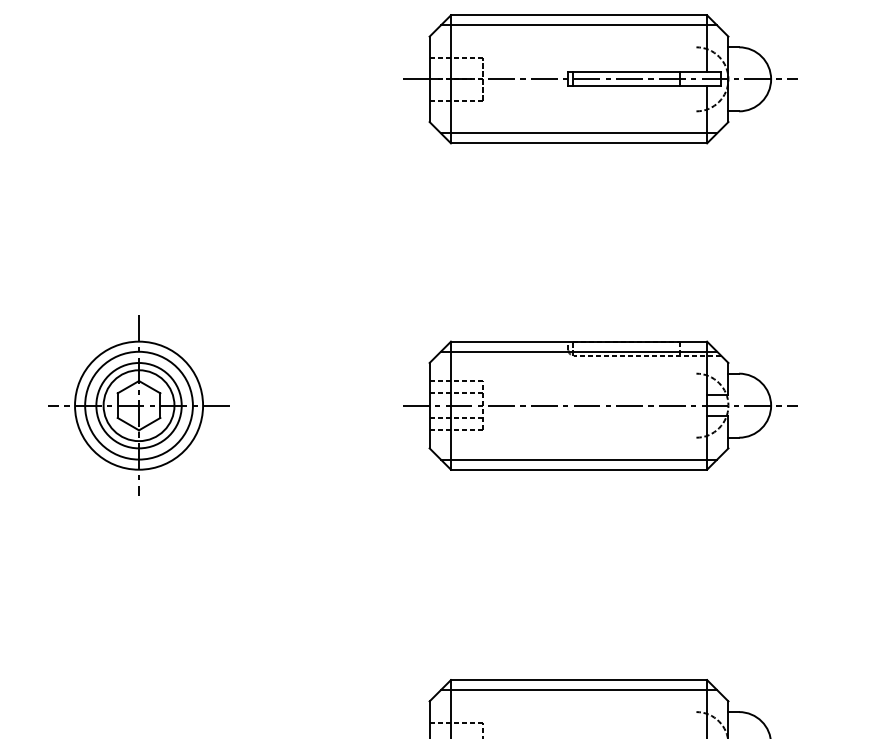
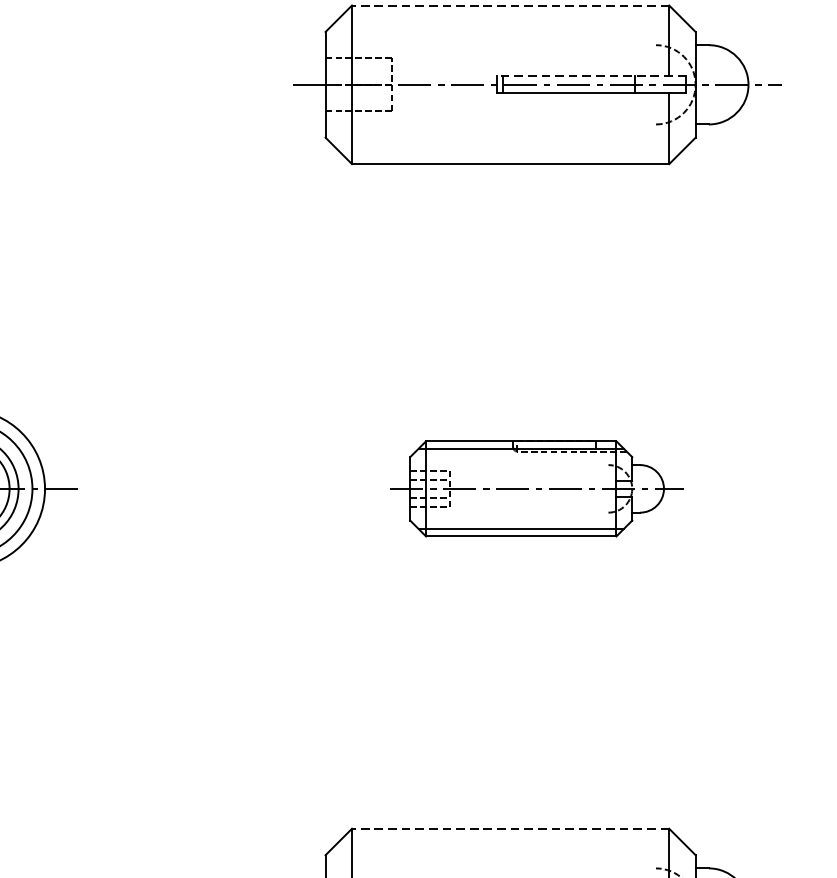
line: (578, 15) -> (509, 5), solid -> dashed
line: (578, 25) -> (509, 18), removed
line: (644, 72) -> (591, 76), solid -> dashed
line: (578, 133) -> (509, 151), removed
part: (600, 405) -> (537, 488), size x0.6
line: (578, 680) -> (509, 829), solid -> dashed
line: (578, 690) -> (509, 841), removed

